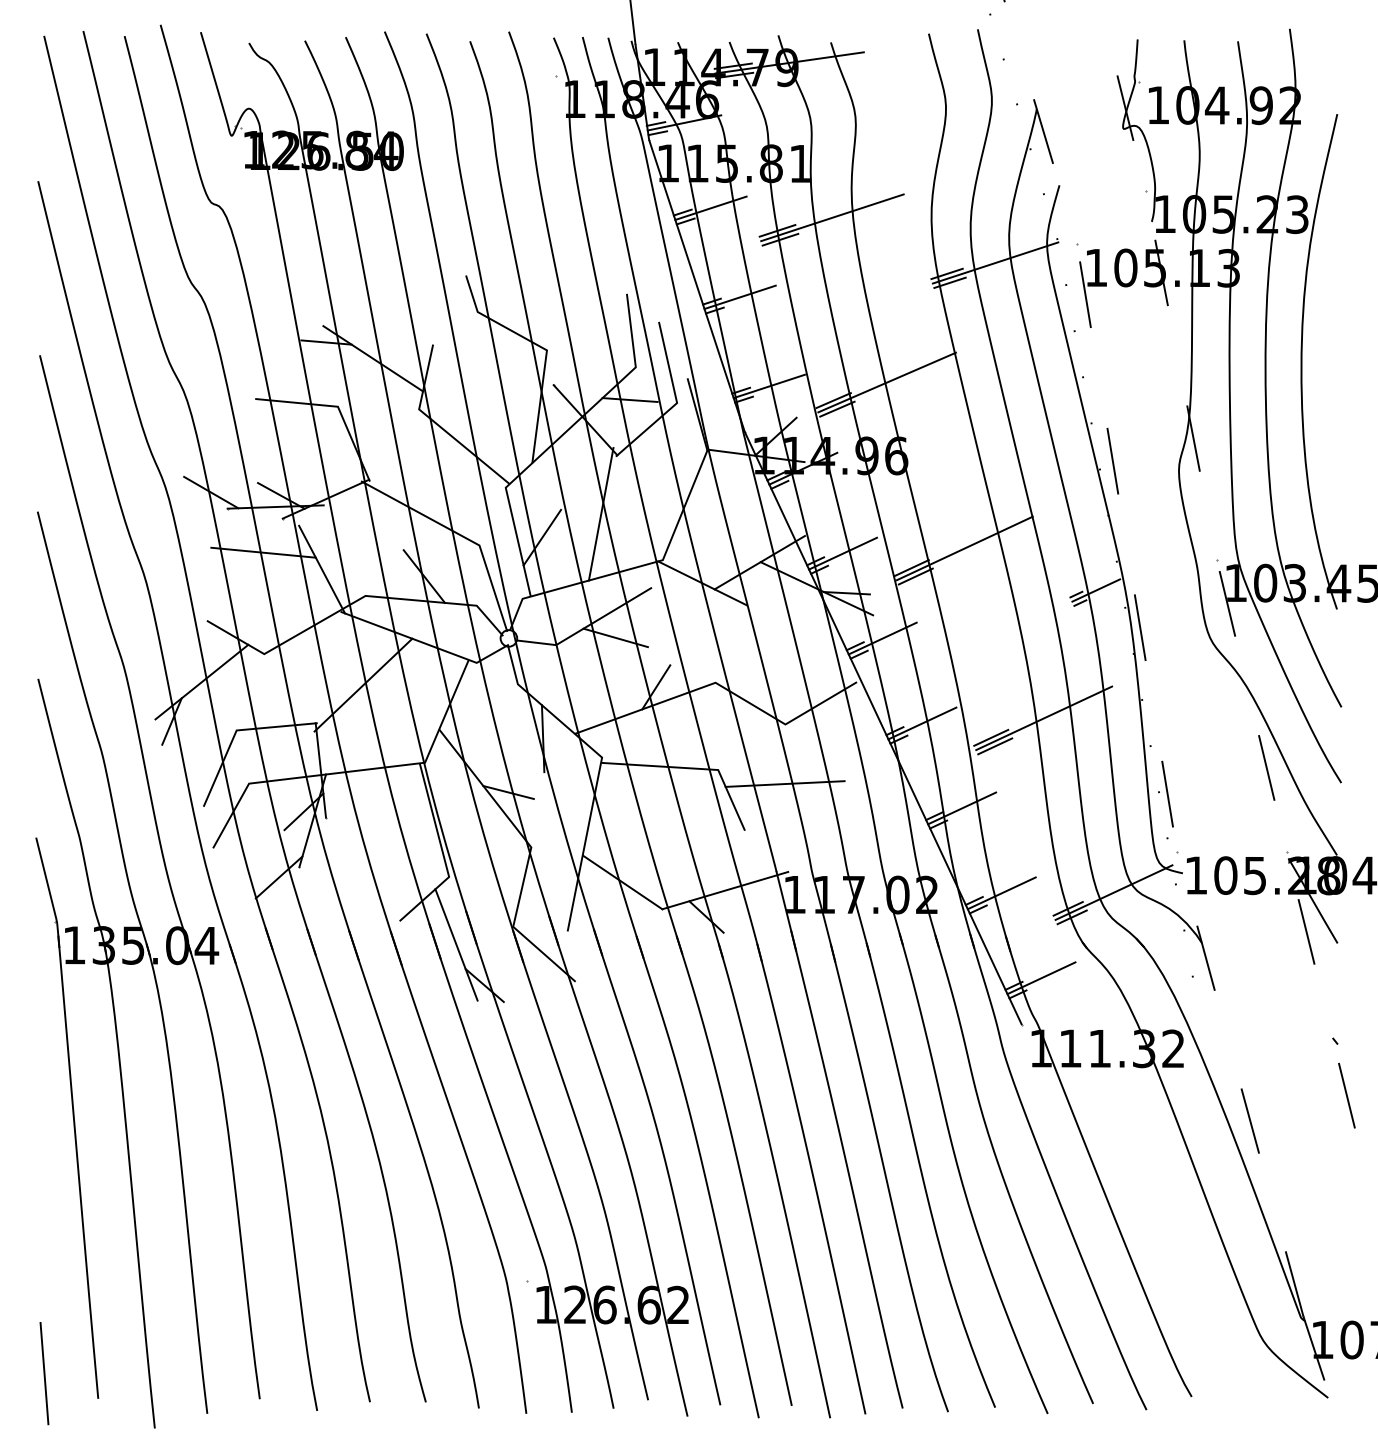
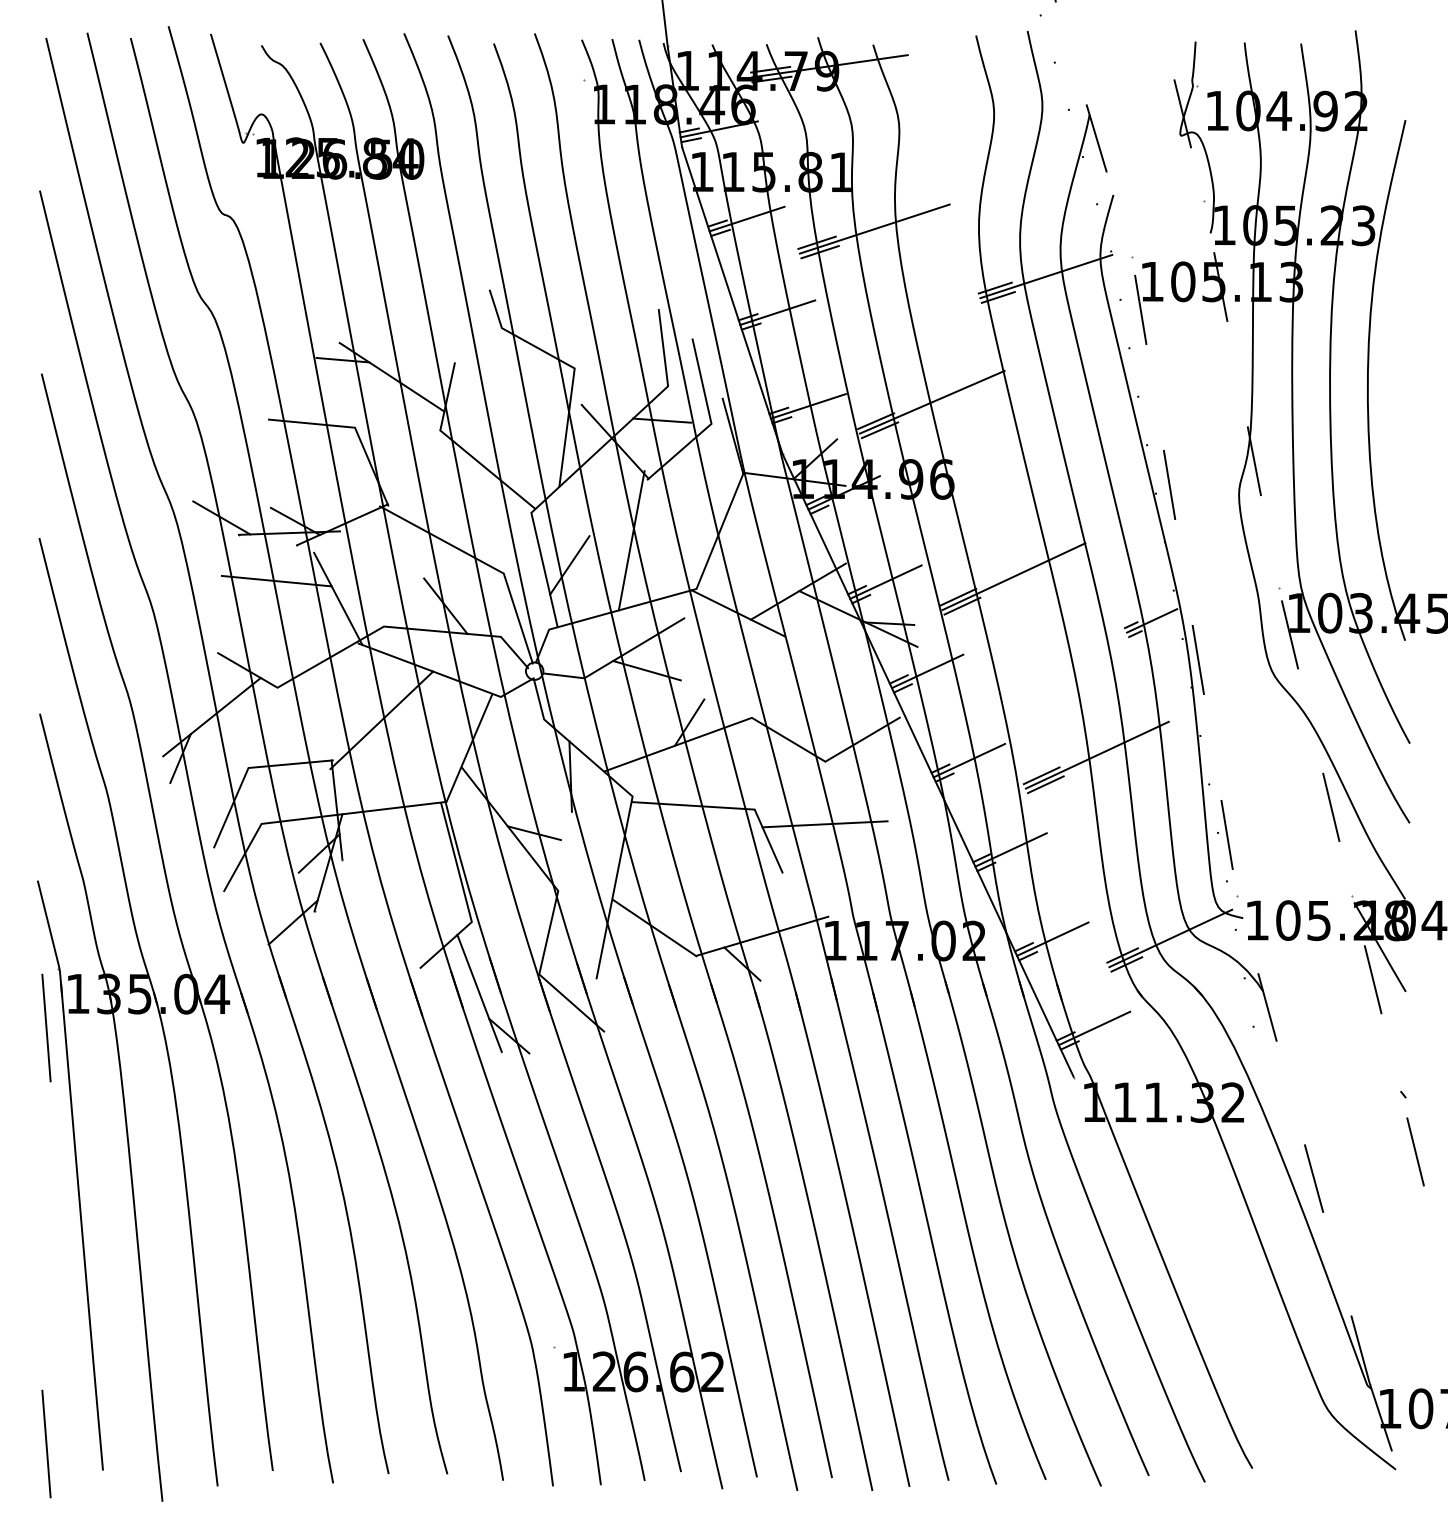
line: (44, 977) -> (46, 1027), added

